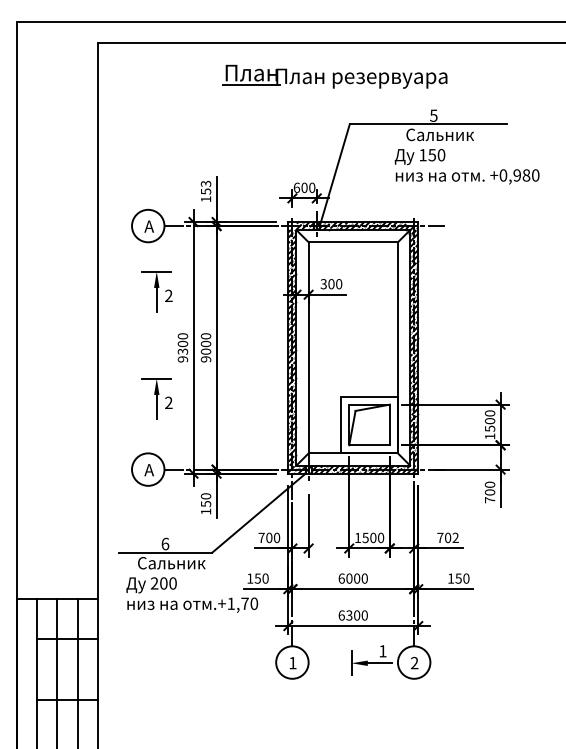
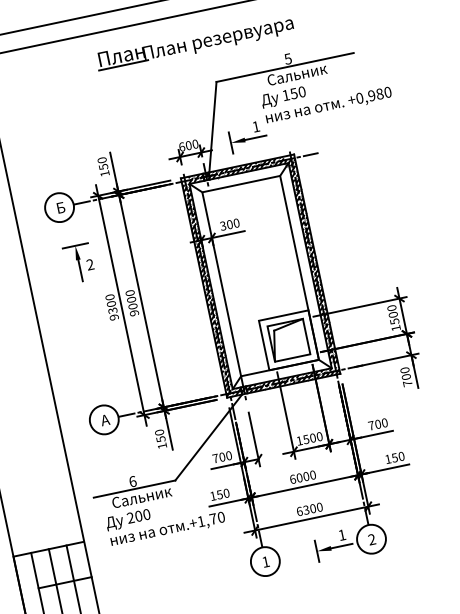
text: (206, 183) -> (102, 159), 153 -> 150
part: (371, 191) -> (247, 136), added
text: (149, 226) -> (60, 207), А -> Б
part: (156, 398) -> (98, 356), removed
text: (455, 537) -> (384, 422), 702 -> 700

